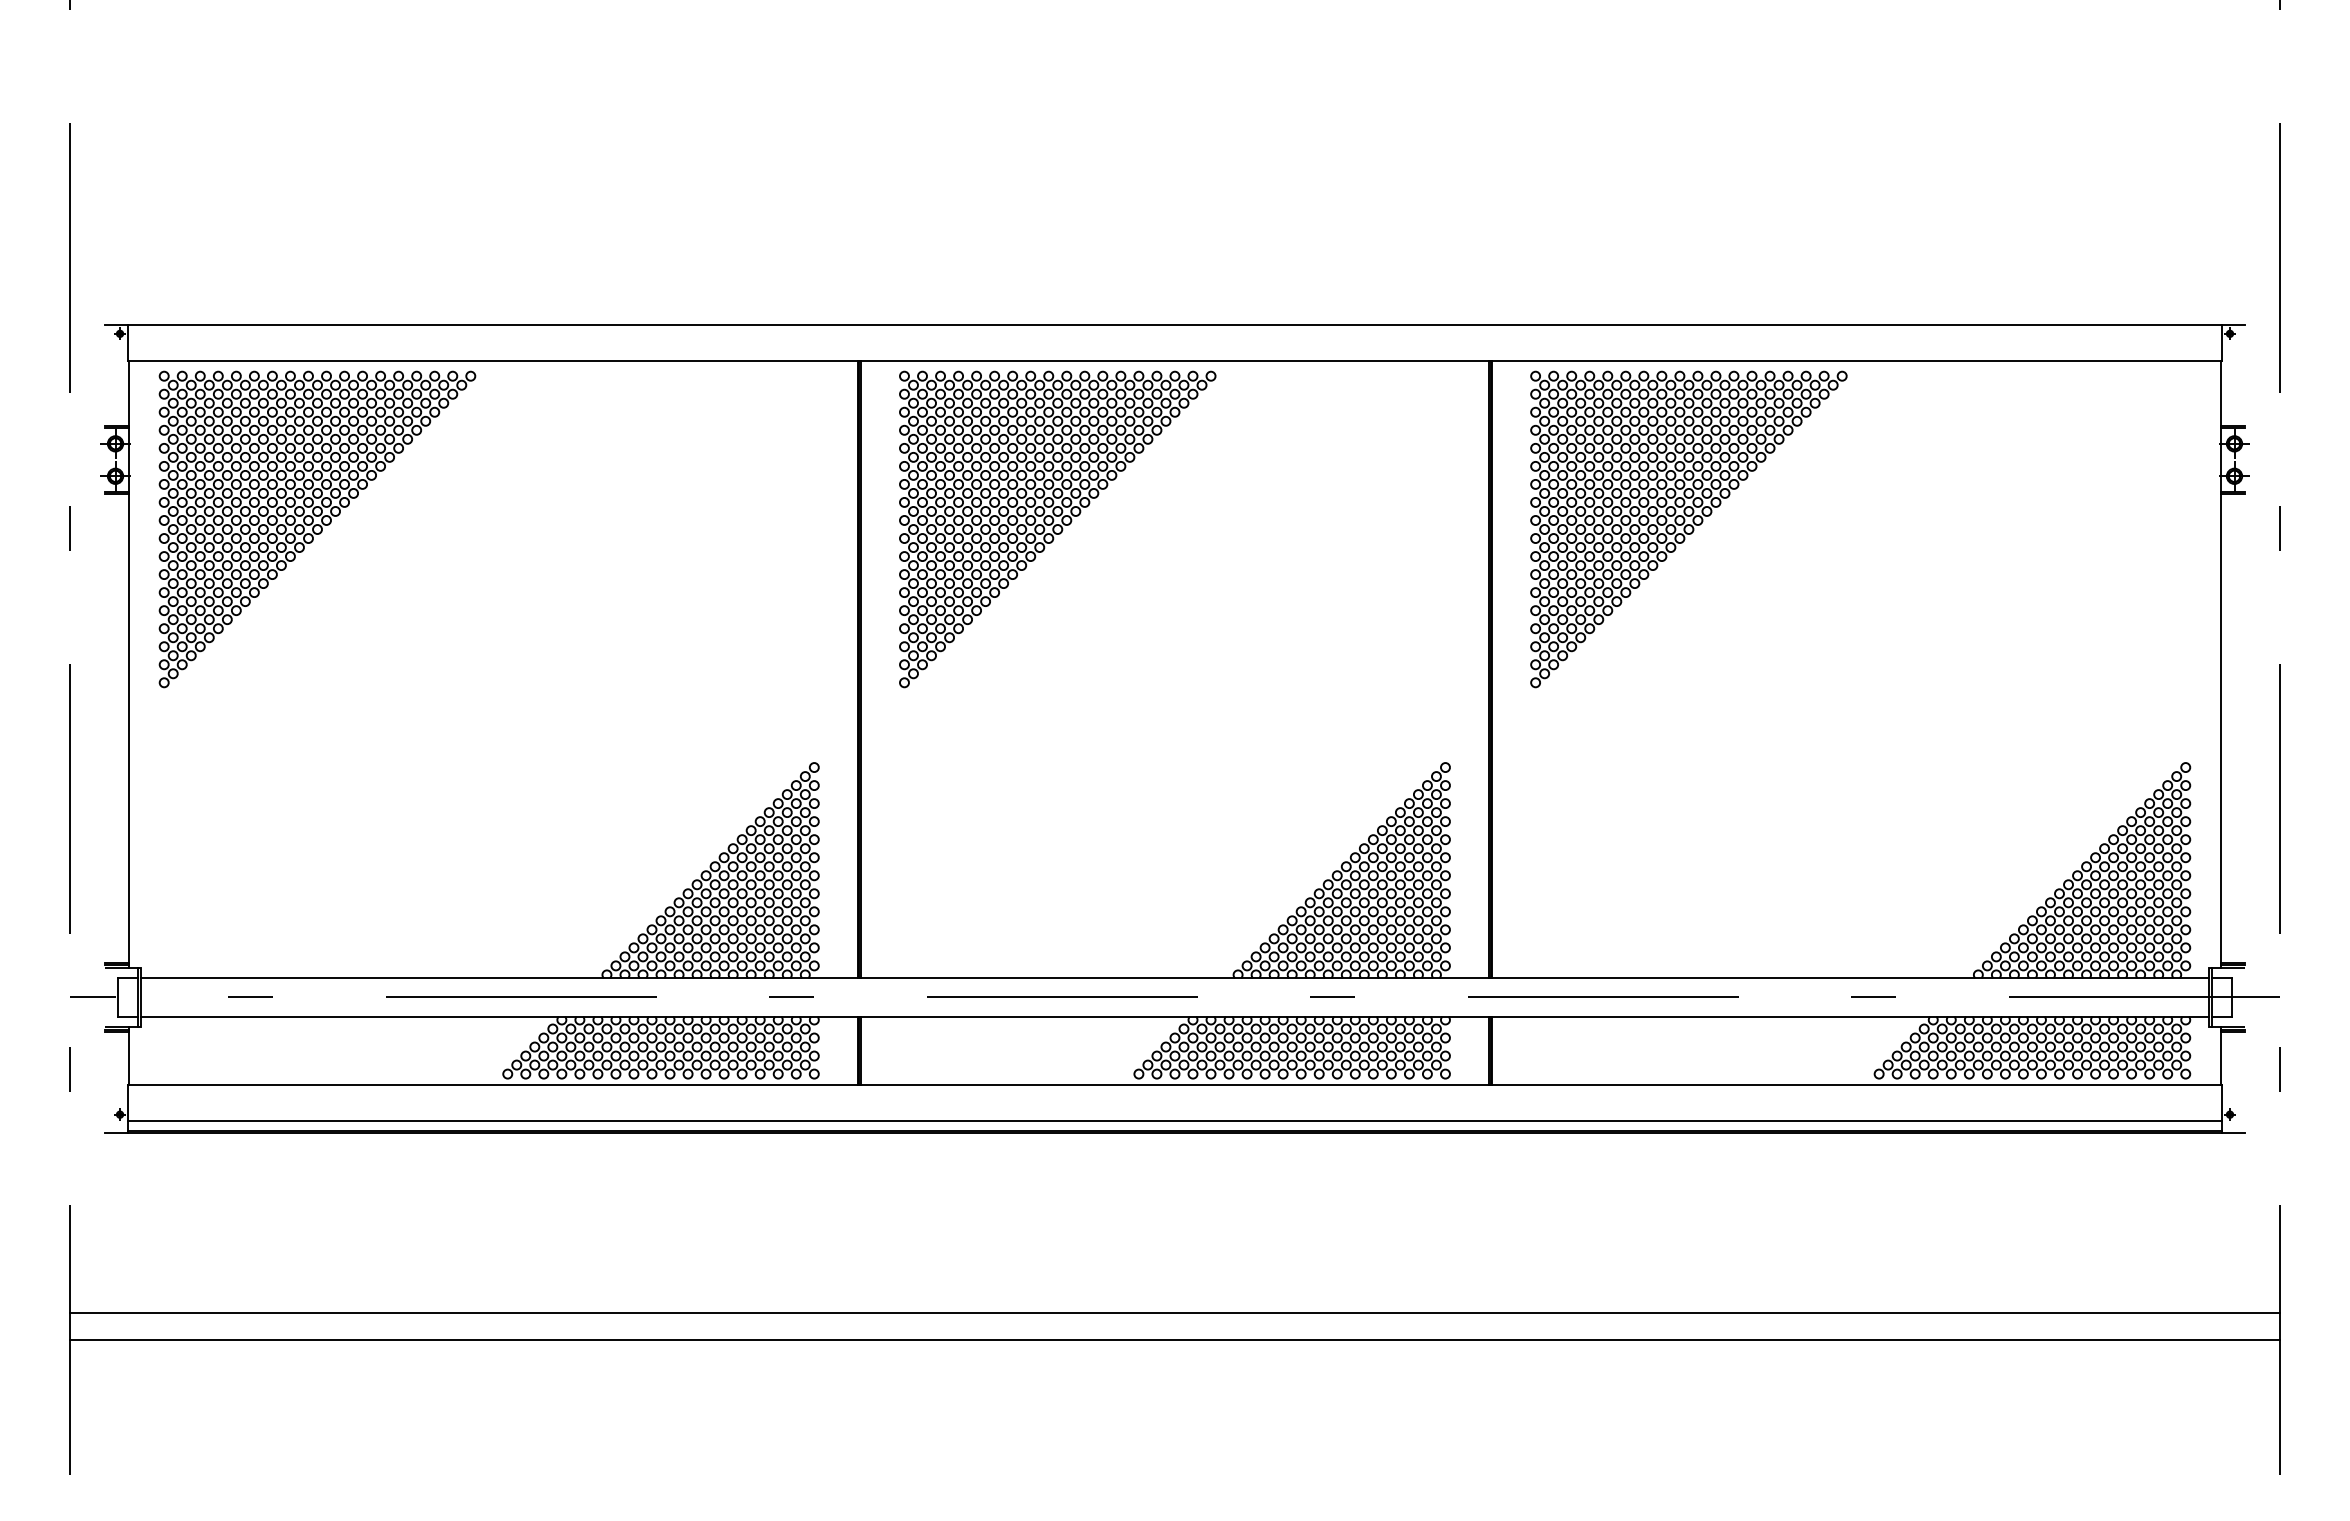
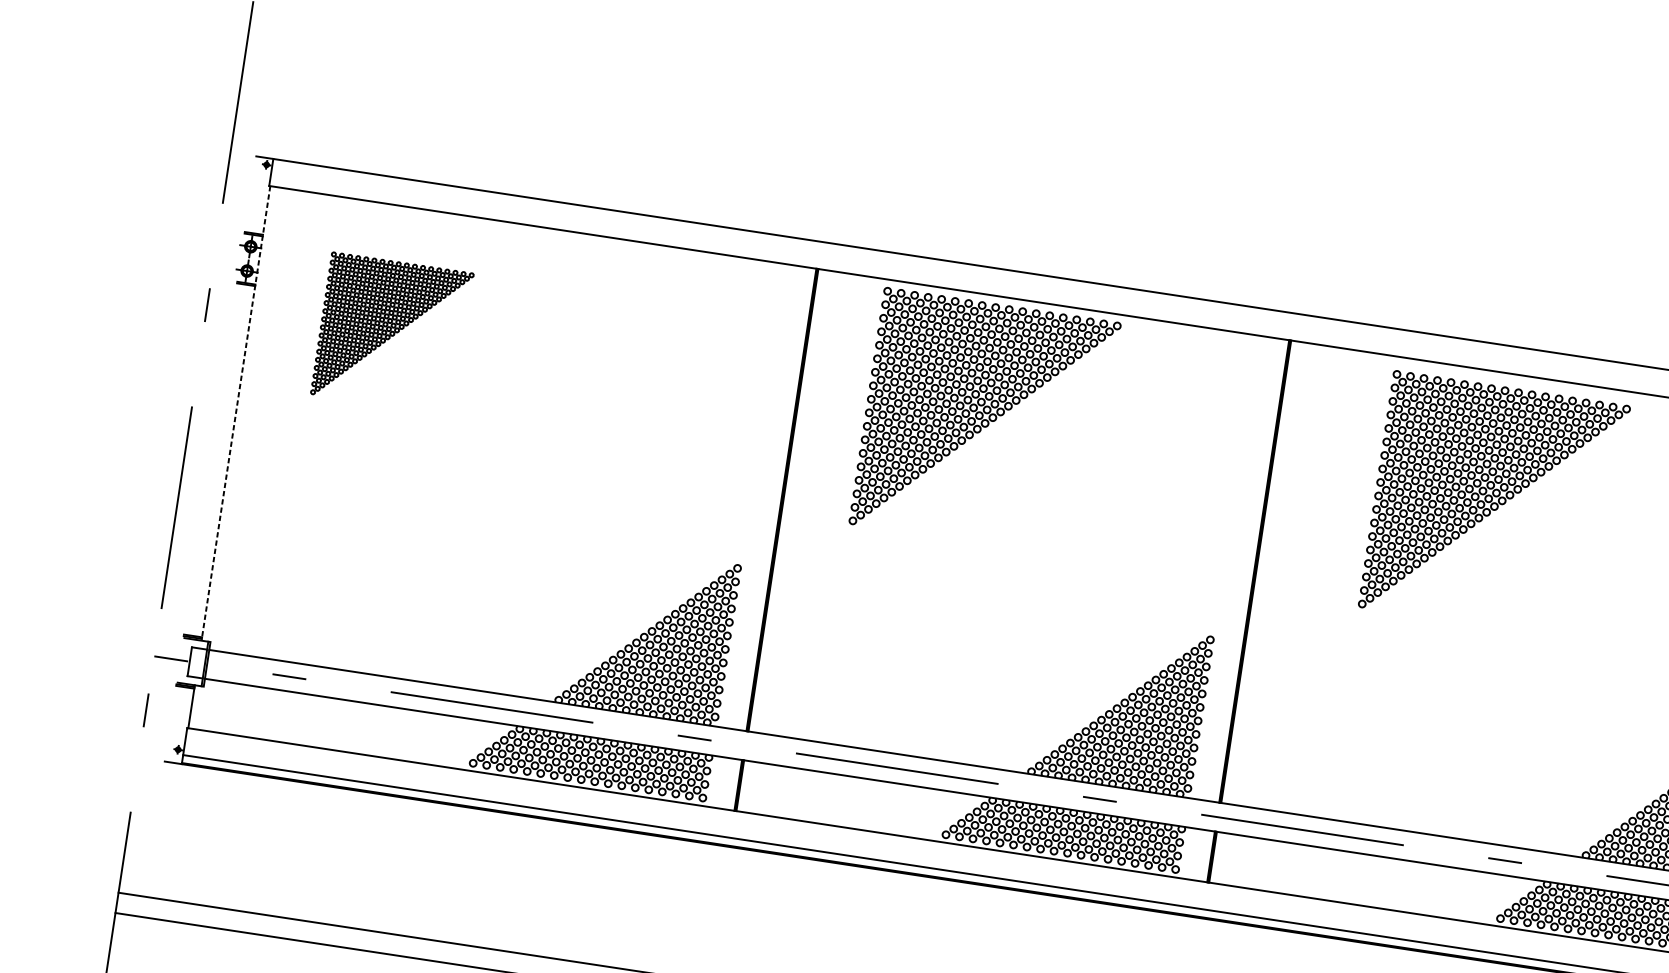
part: (317, 529) -> (392, 333), size x0.6
part: (1057, 529) -> (984, 423), moved
part: (1688, 529) -> (1494, 506), moved
line: (129, 664) -> (236, 413), solid -> dashed

